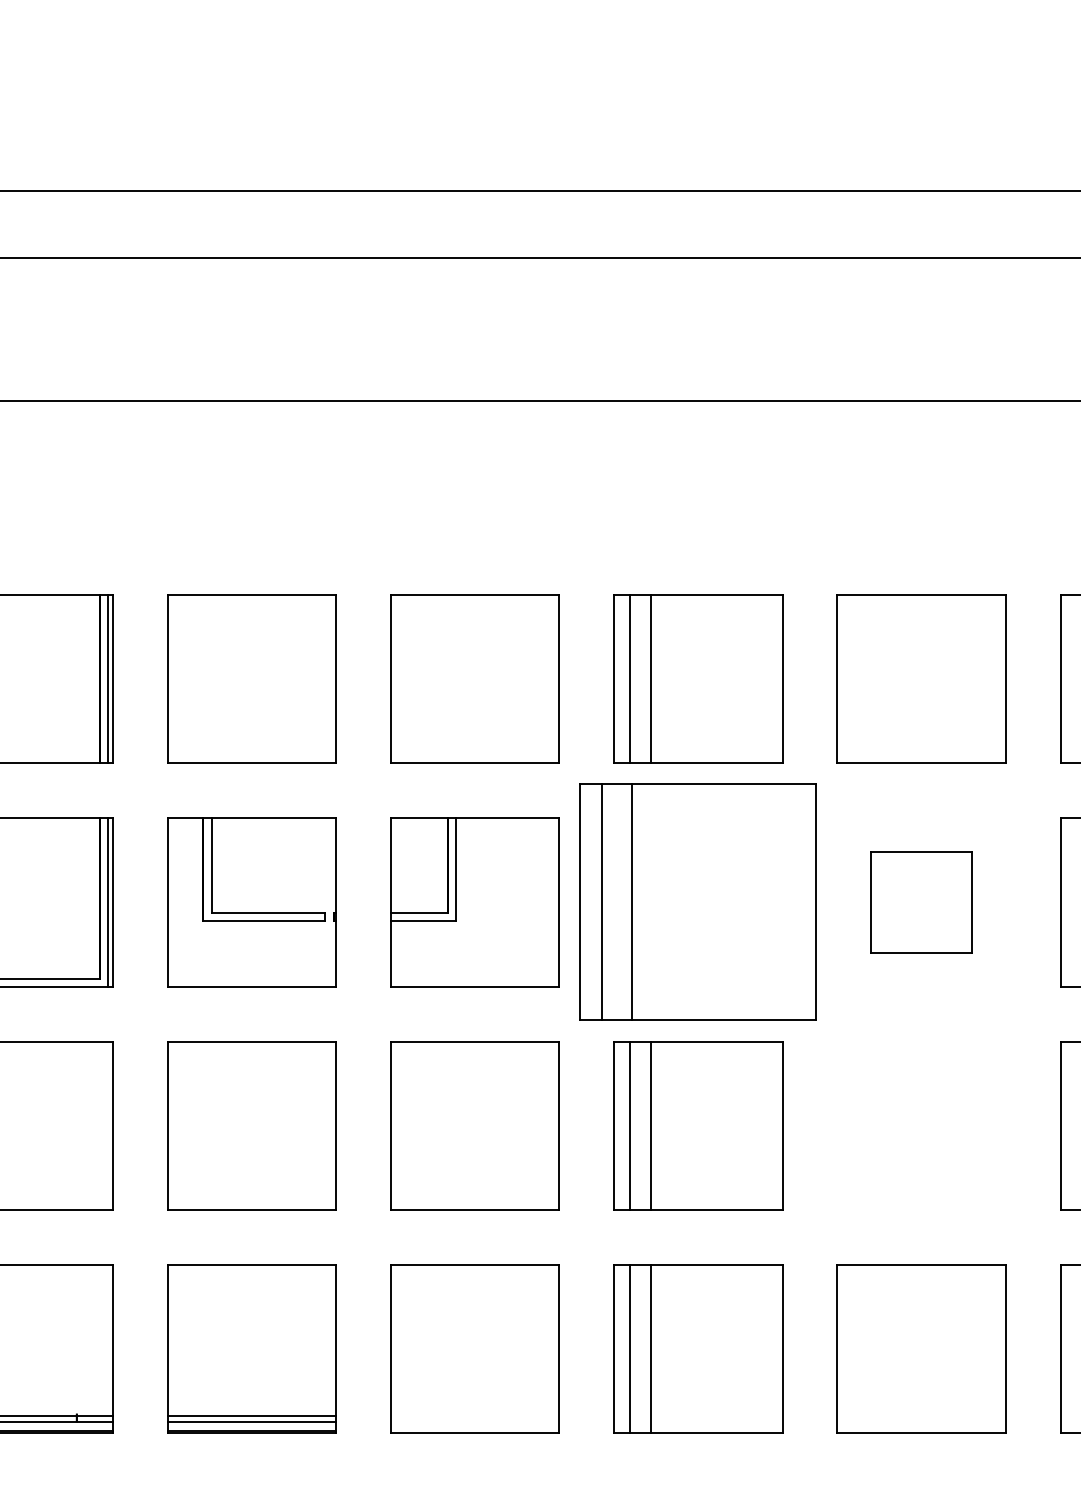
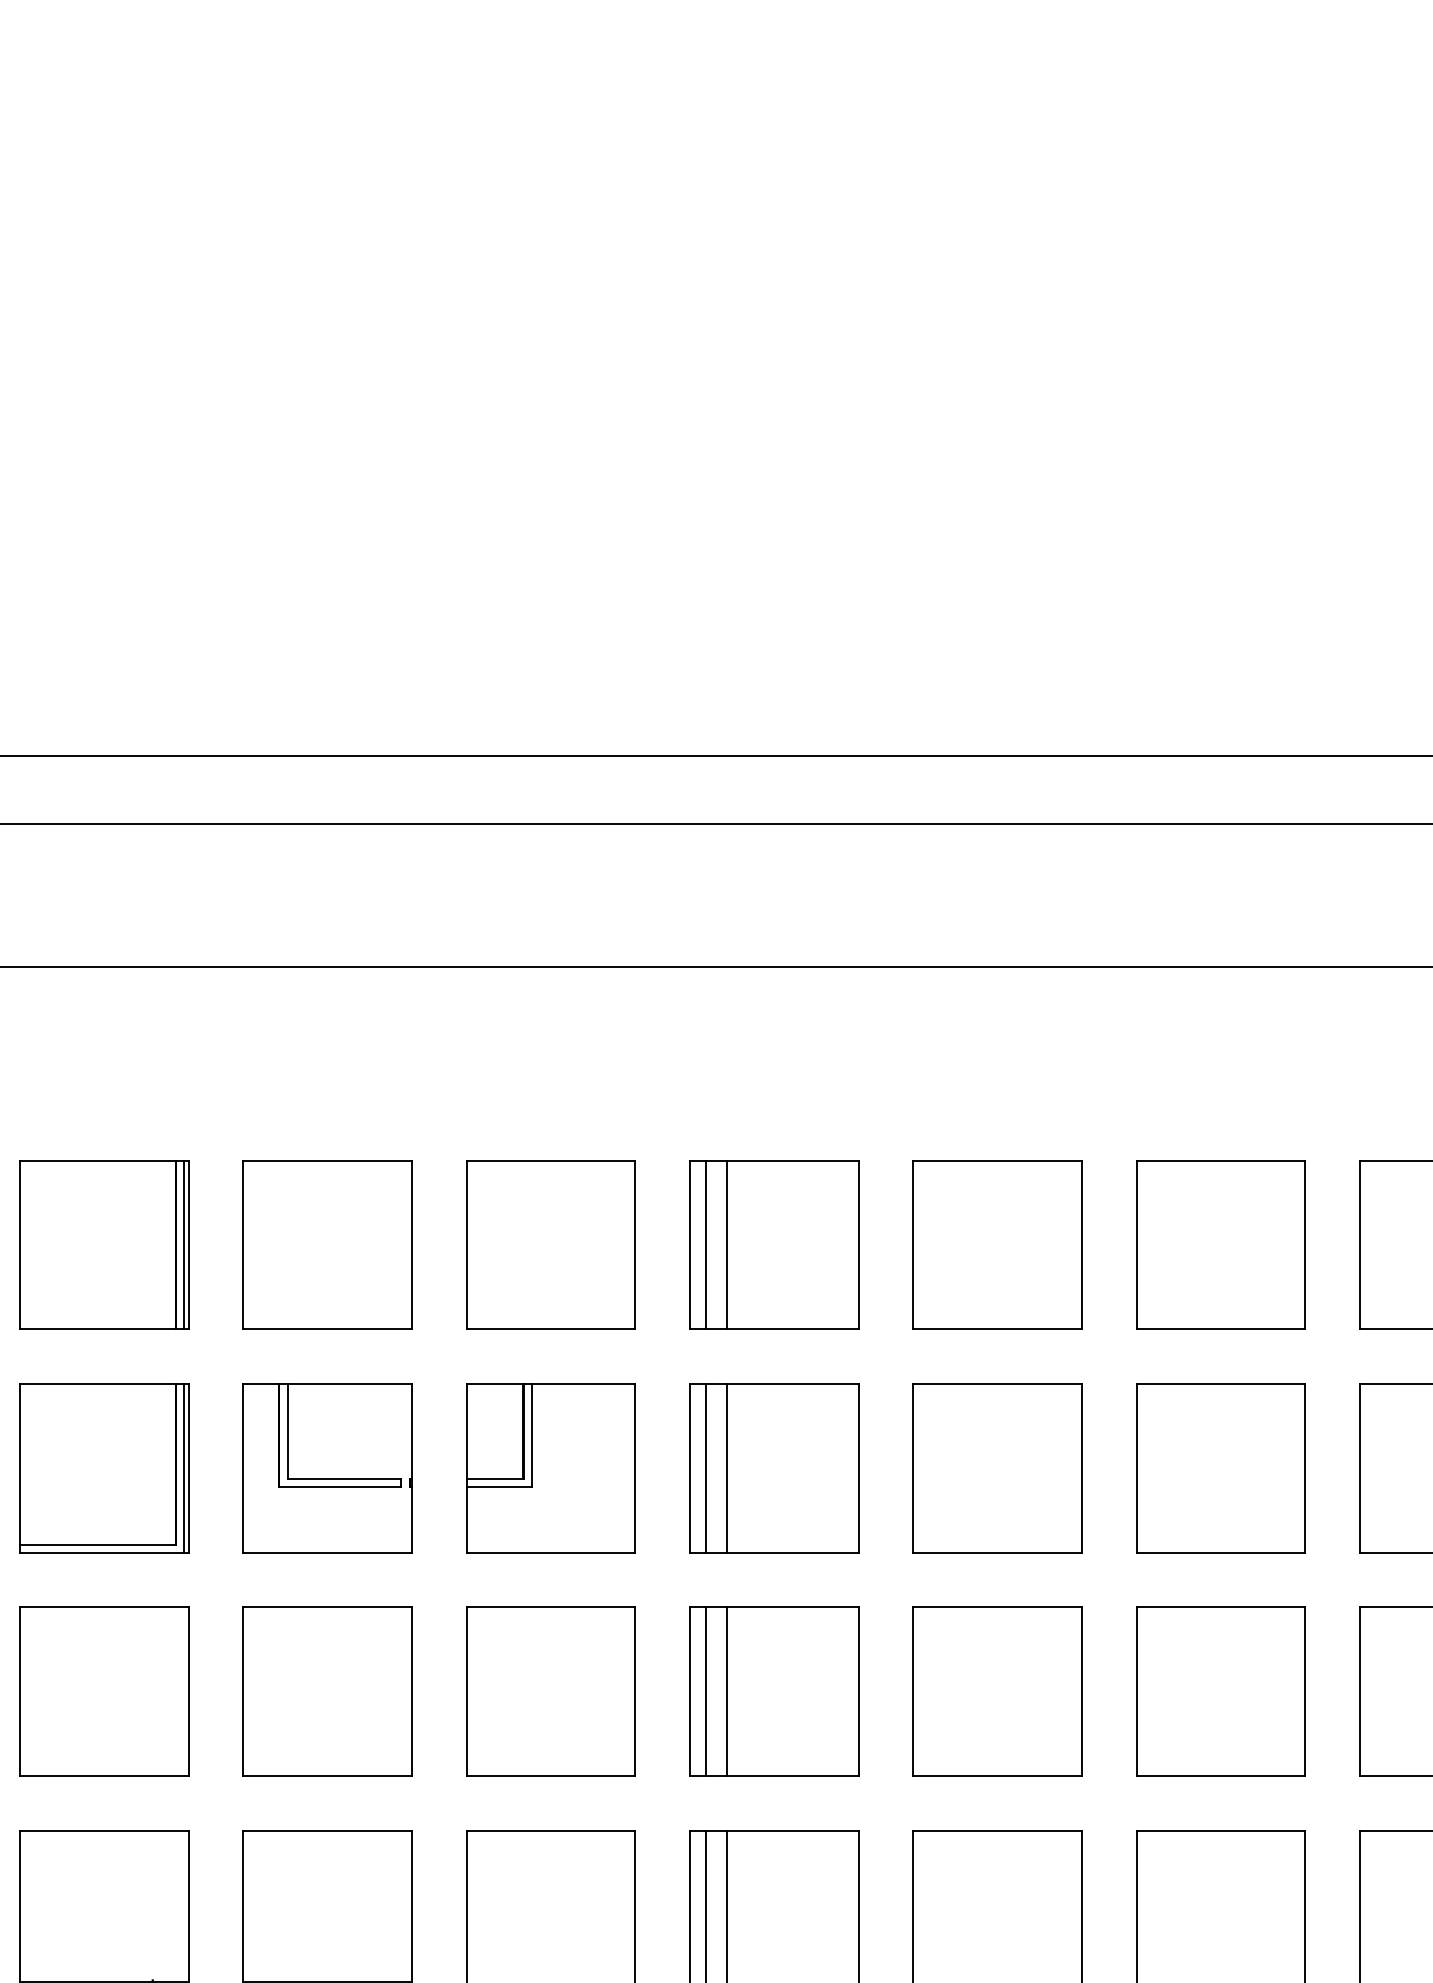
part: (698, 902) -> (774, 1468), size x0.71
part: (921, 902) -> (997, 1468), size x1.67
part: (921, 1125) -> (997, 1691), added

